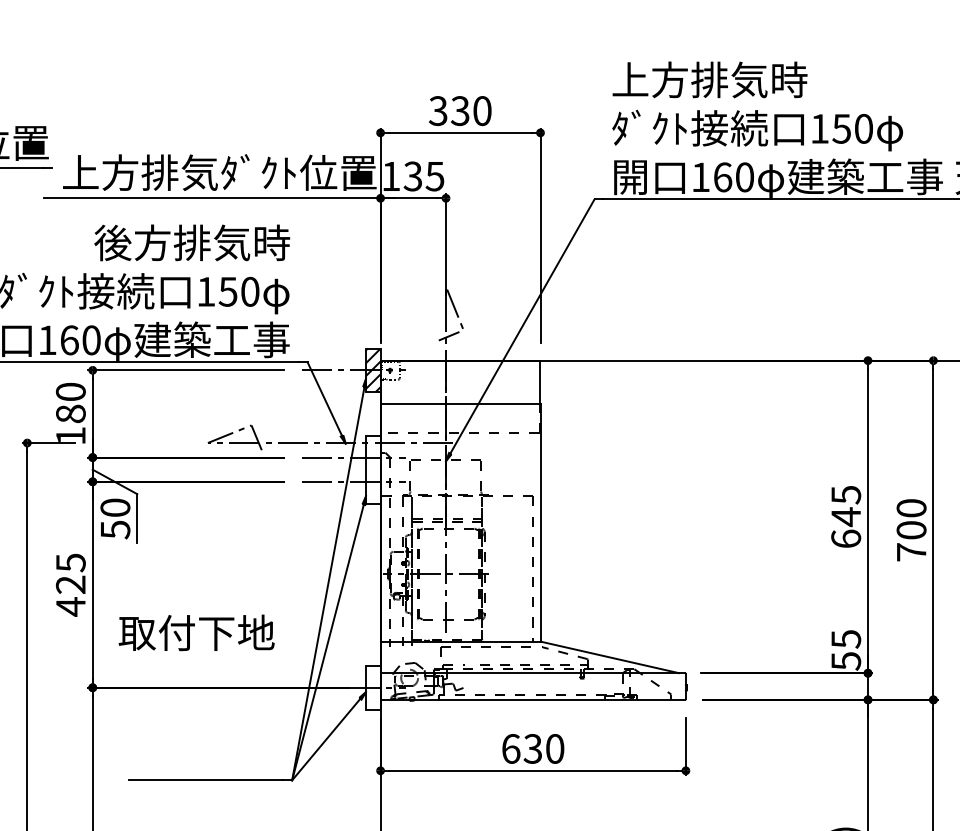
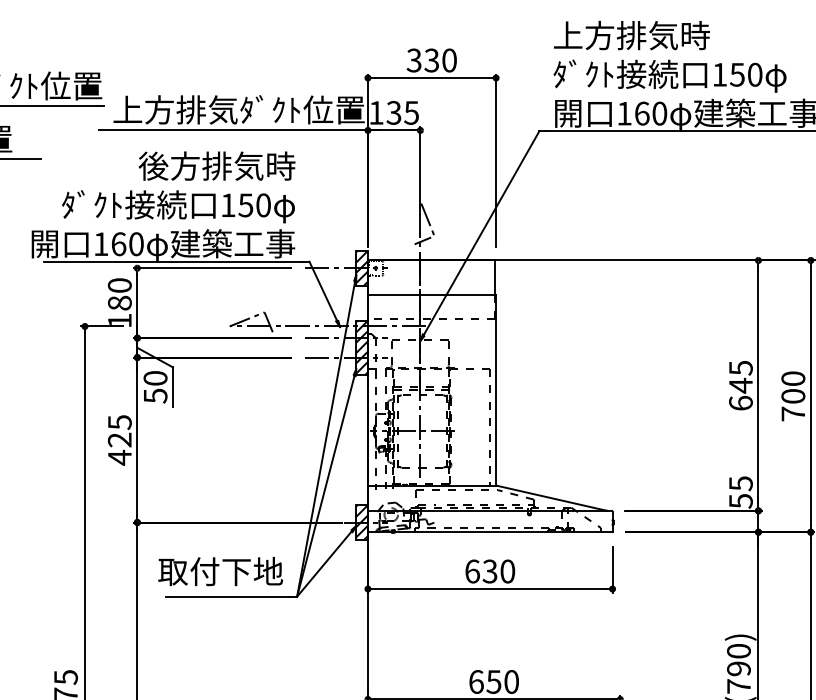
hatch: (372, 469) -> (361, 347), added
text: (196, 632) -> (220, 571), moved
hatch: (372, 687) -> (361, 522), added

